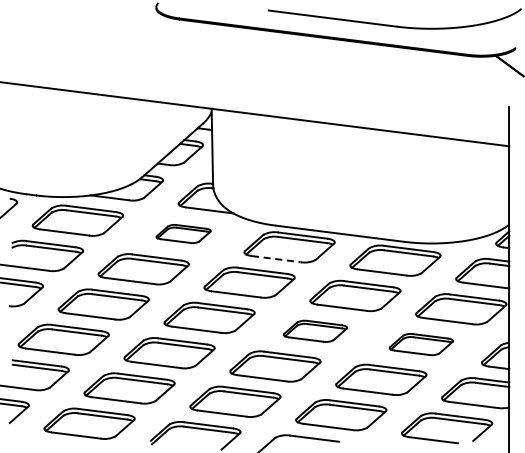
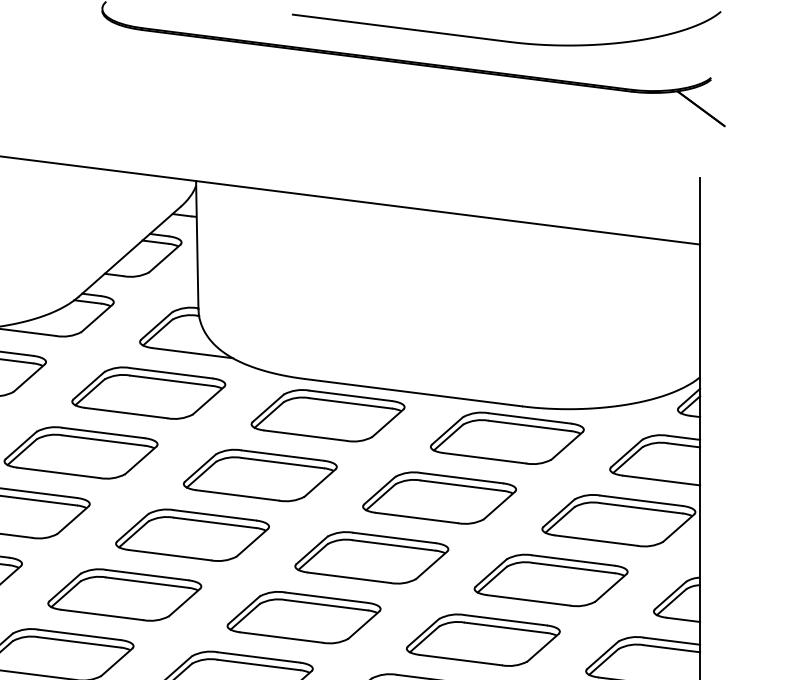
part: (183, 233) -> (148, 392), size x1.67
line: (276, 259) -> (305, 436), dashed -> solid
part: (315, 331) -> (371, 558), size x1.43
part: (421, 344) -> (551, 580), size x1.43

